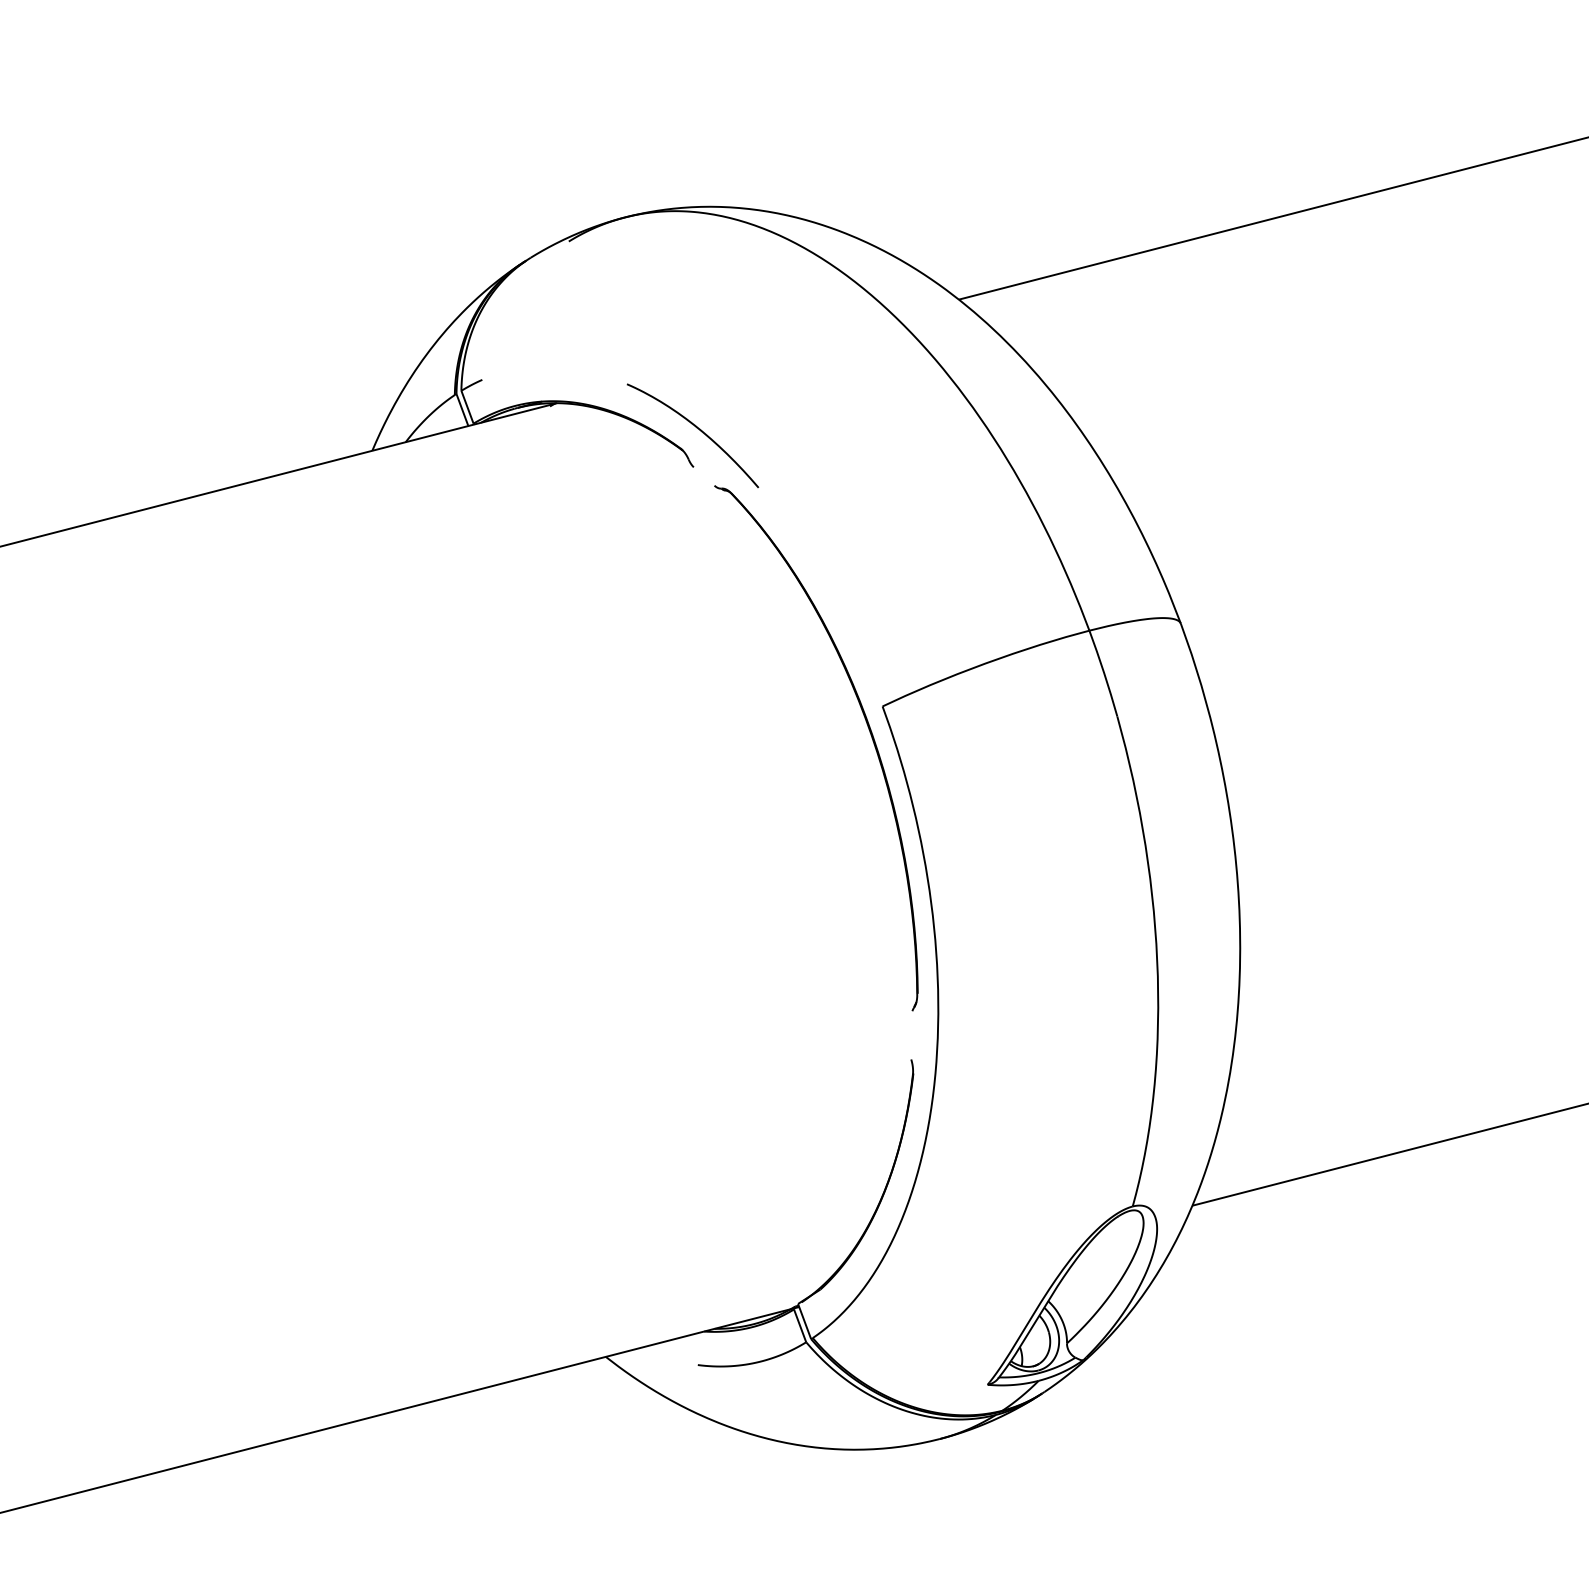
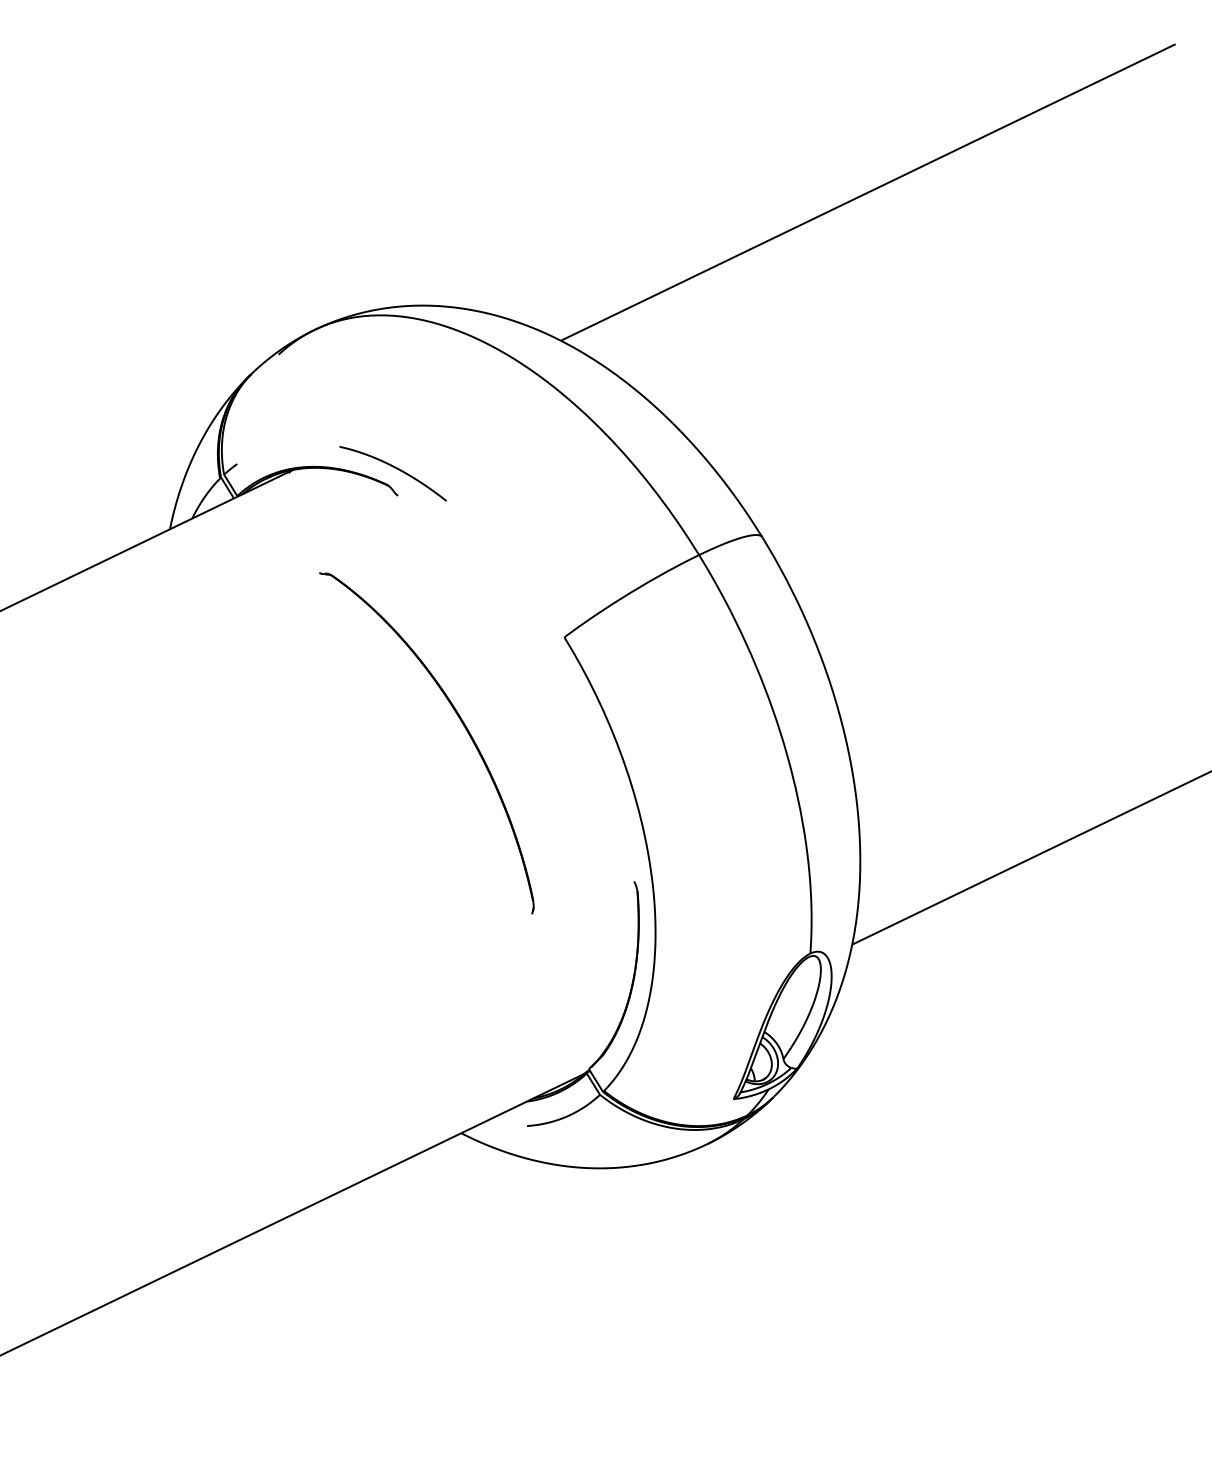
part: (867, 727) -> (460, 721), moved

